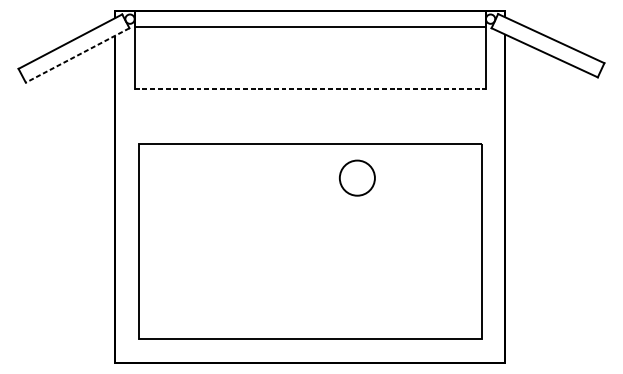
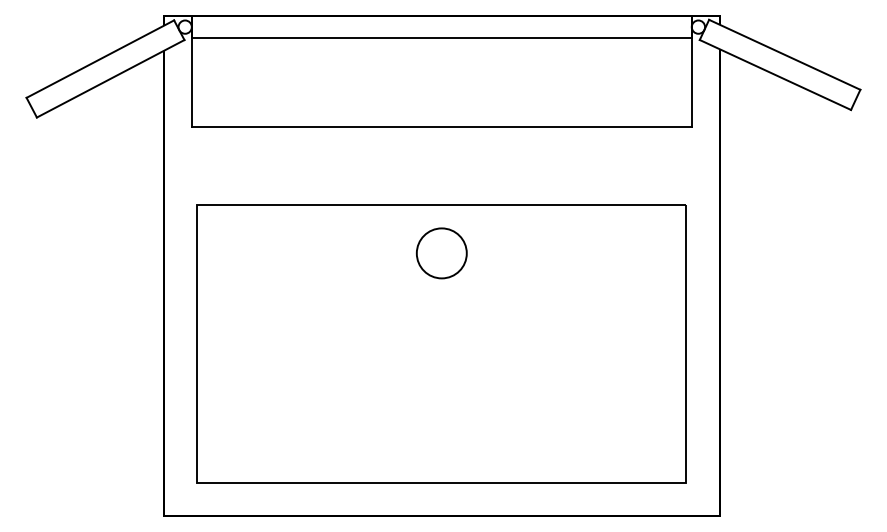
line: (77, 55) -> (110, 79), dashed -> solid
line: (310, 89) -> (441, 127), dashed -> solid
circle: (357, 178) -> (441, 253), moved

